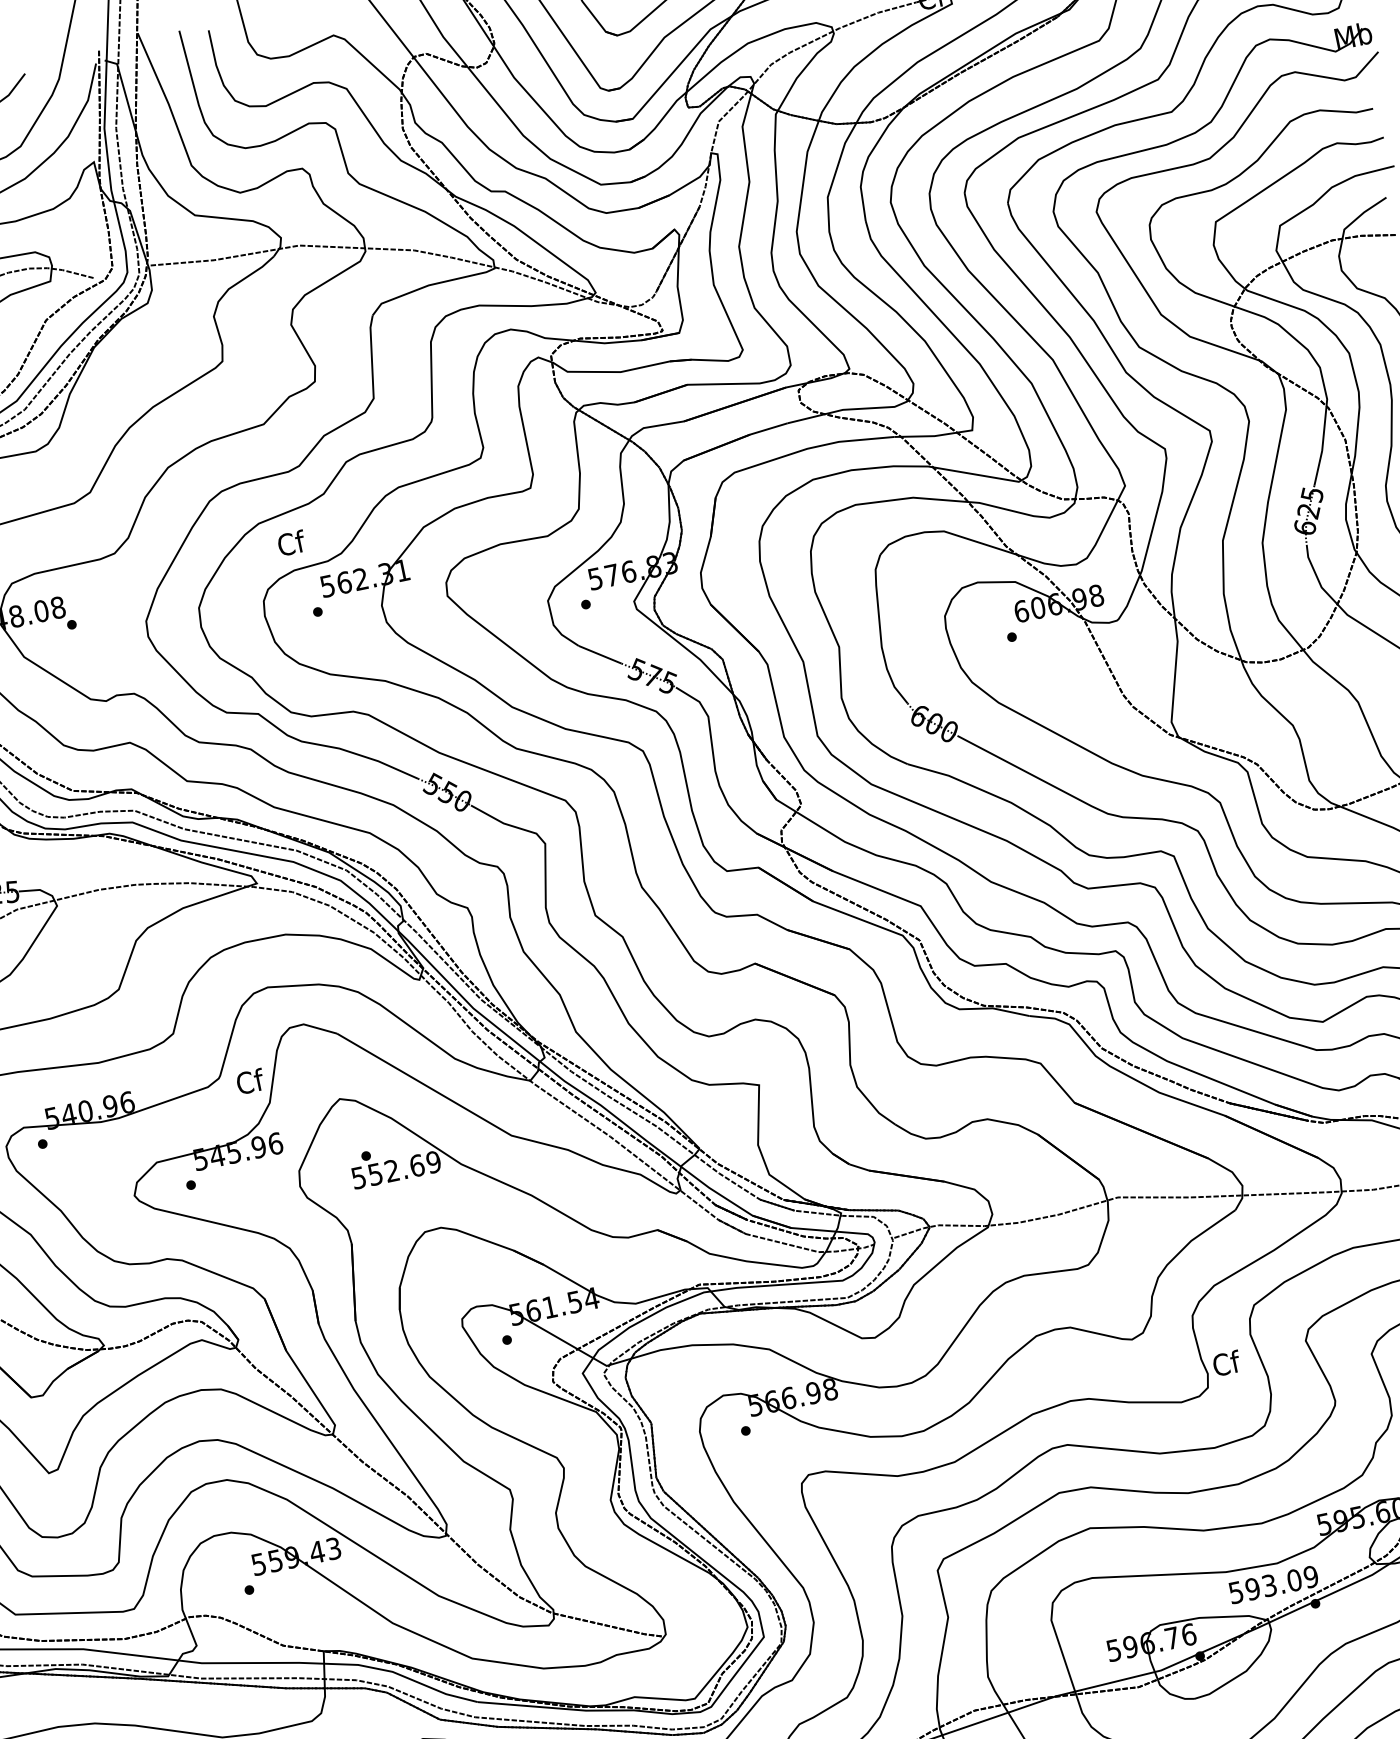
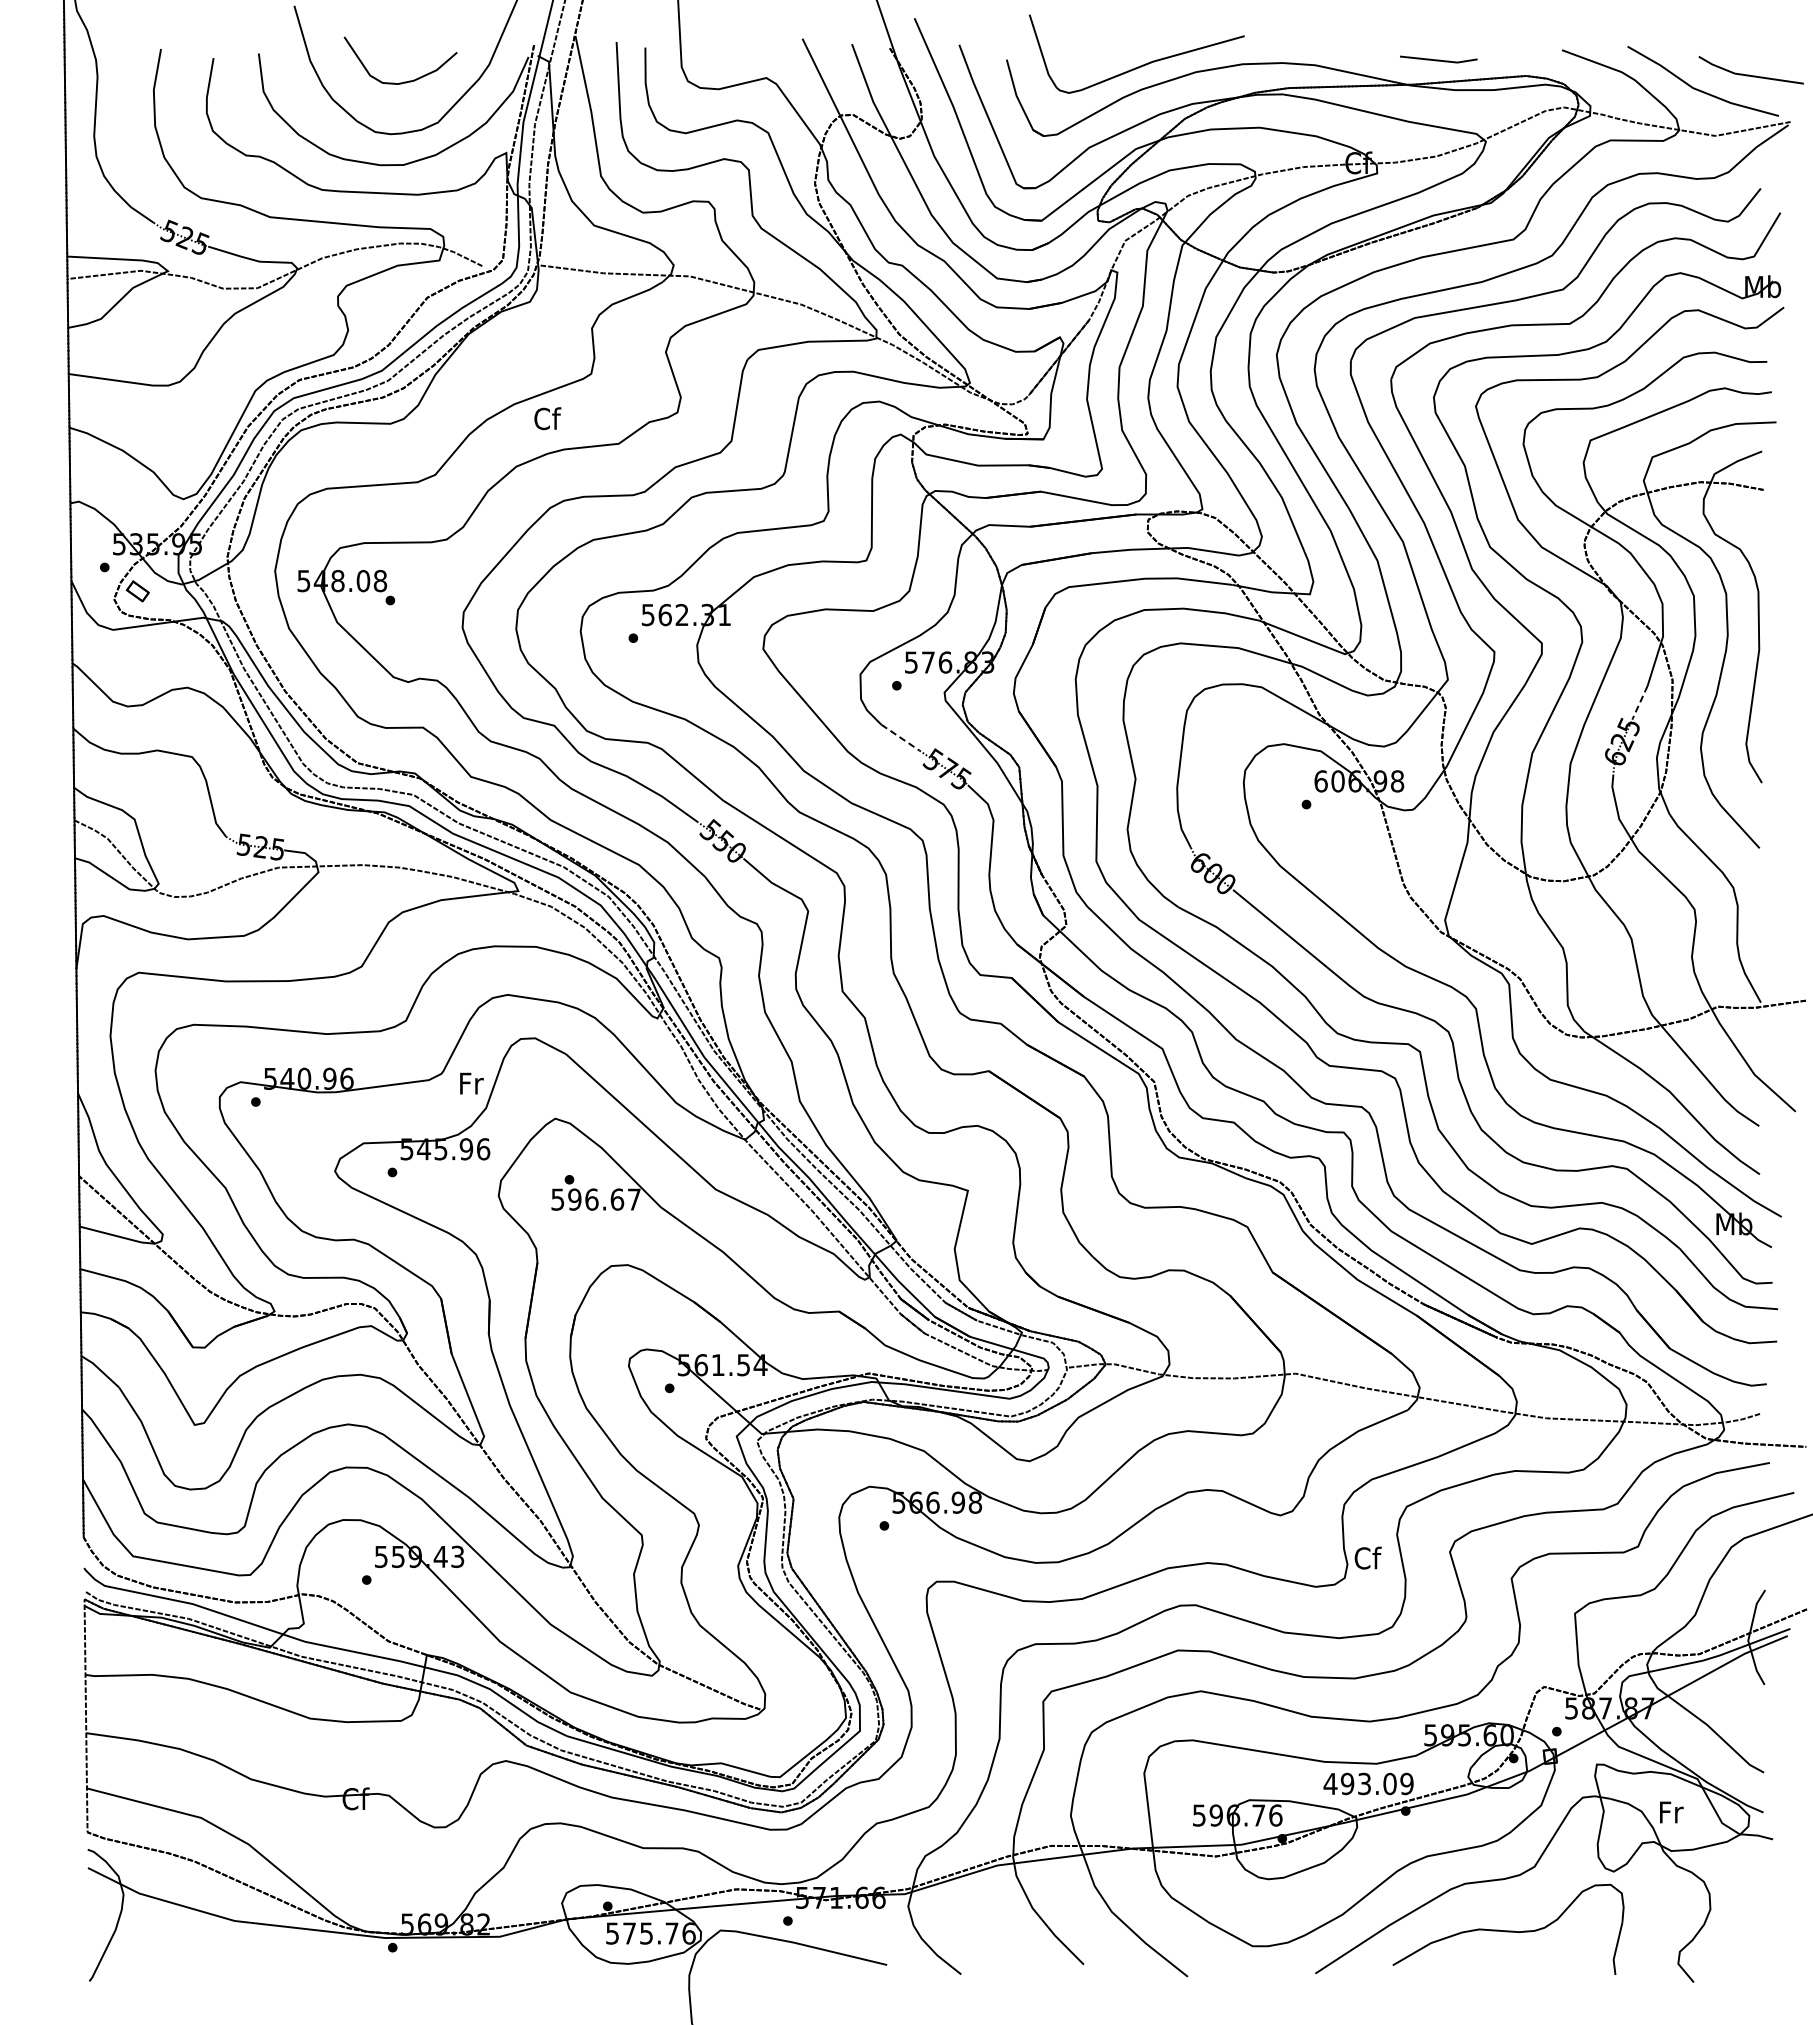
line: (1318, 468) -> (1640, 702), solid -> dashed
text: (291, 543) -> (547, 418), moved
line: (600, 654) -> (900, 737), solid -> dashed
text: (250, 1081) -> (471, 1083), Cf -> Fr
text: (404, 1168) -> (604, 1199), 552.69 -> 596.67
text: (1236, 1593) -> (1330, 1784), 593.09 -> 493.09

